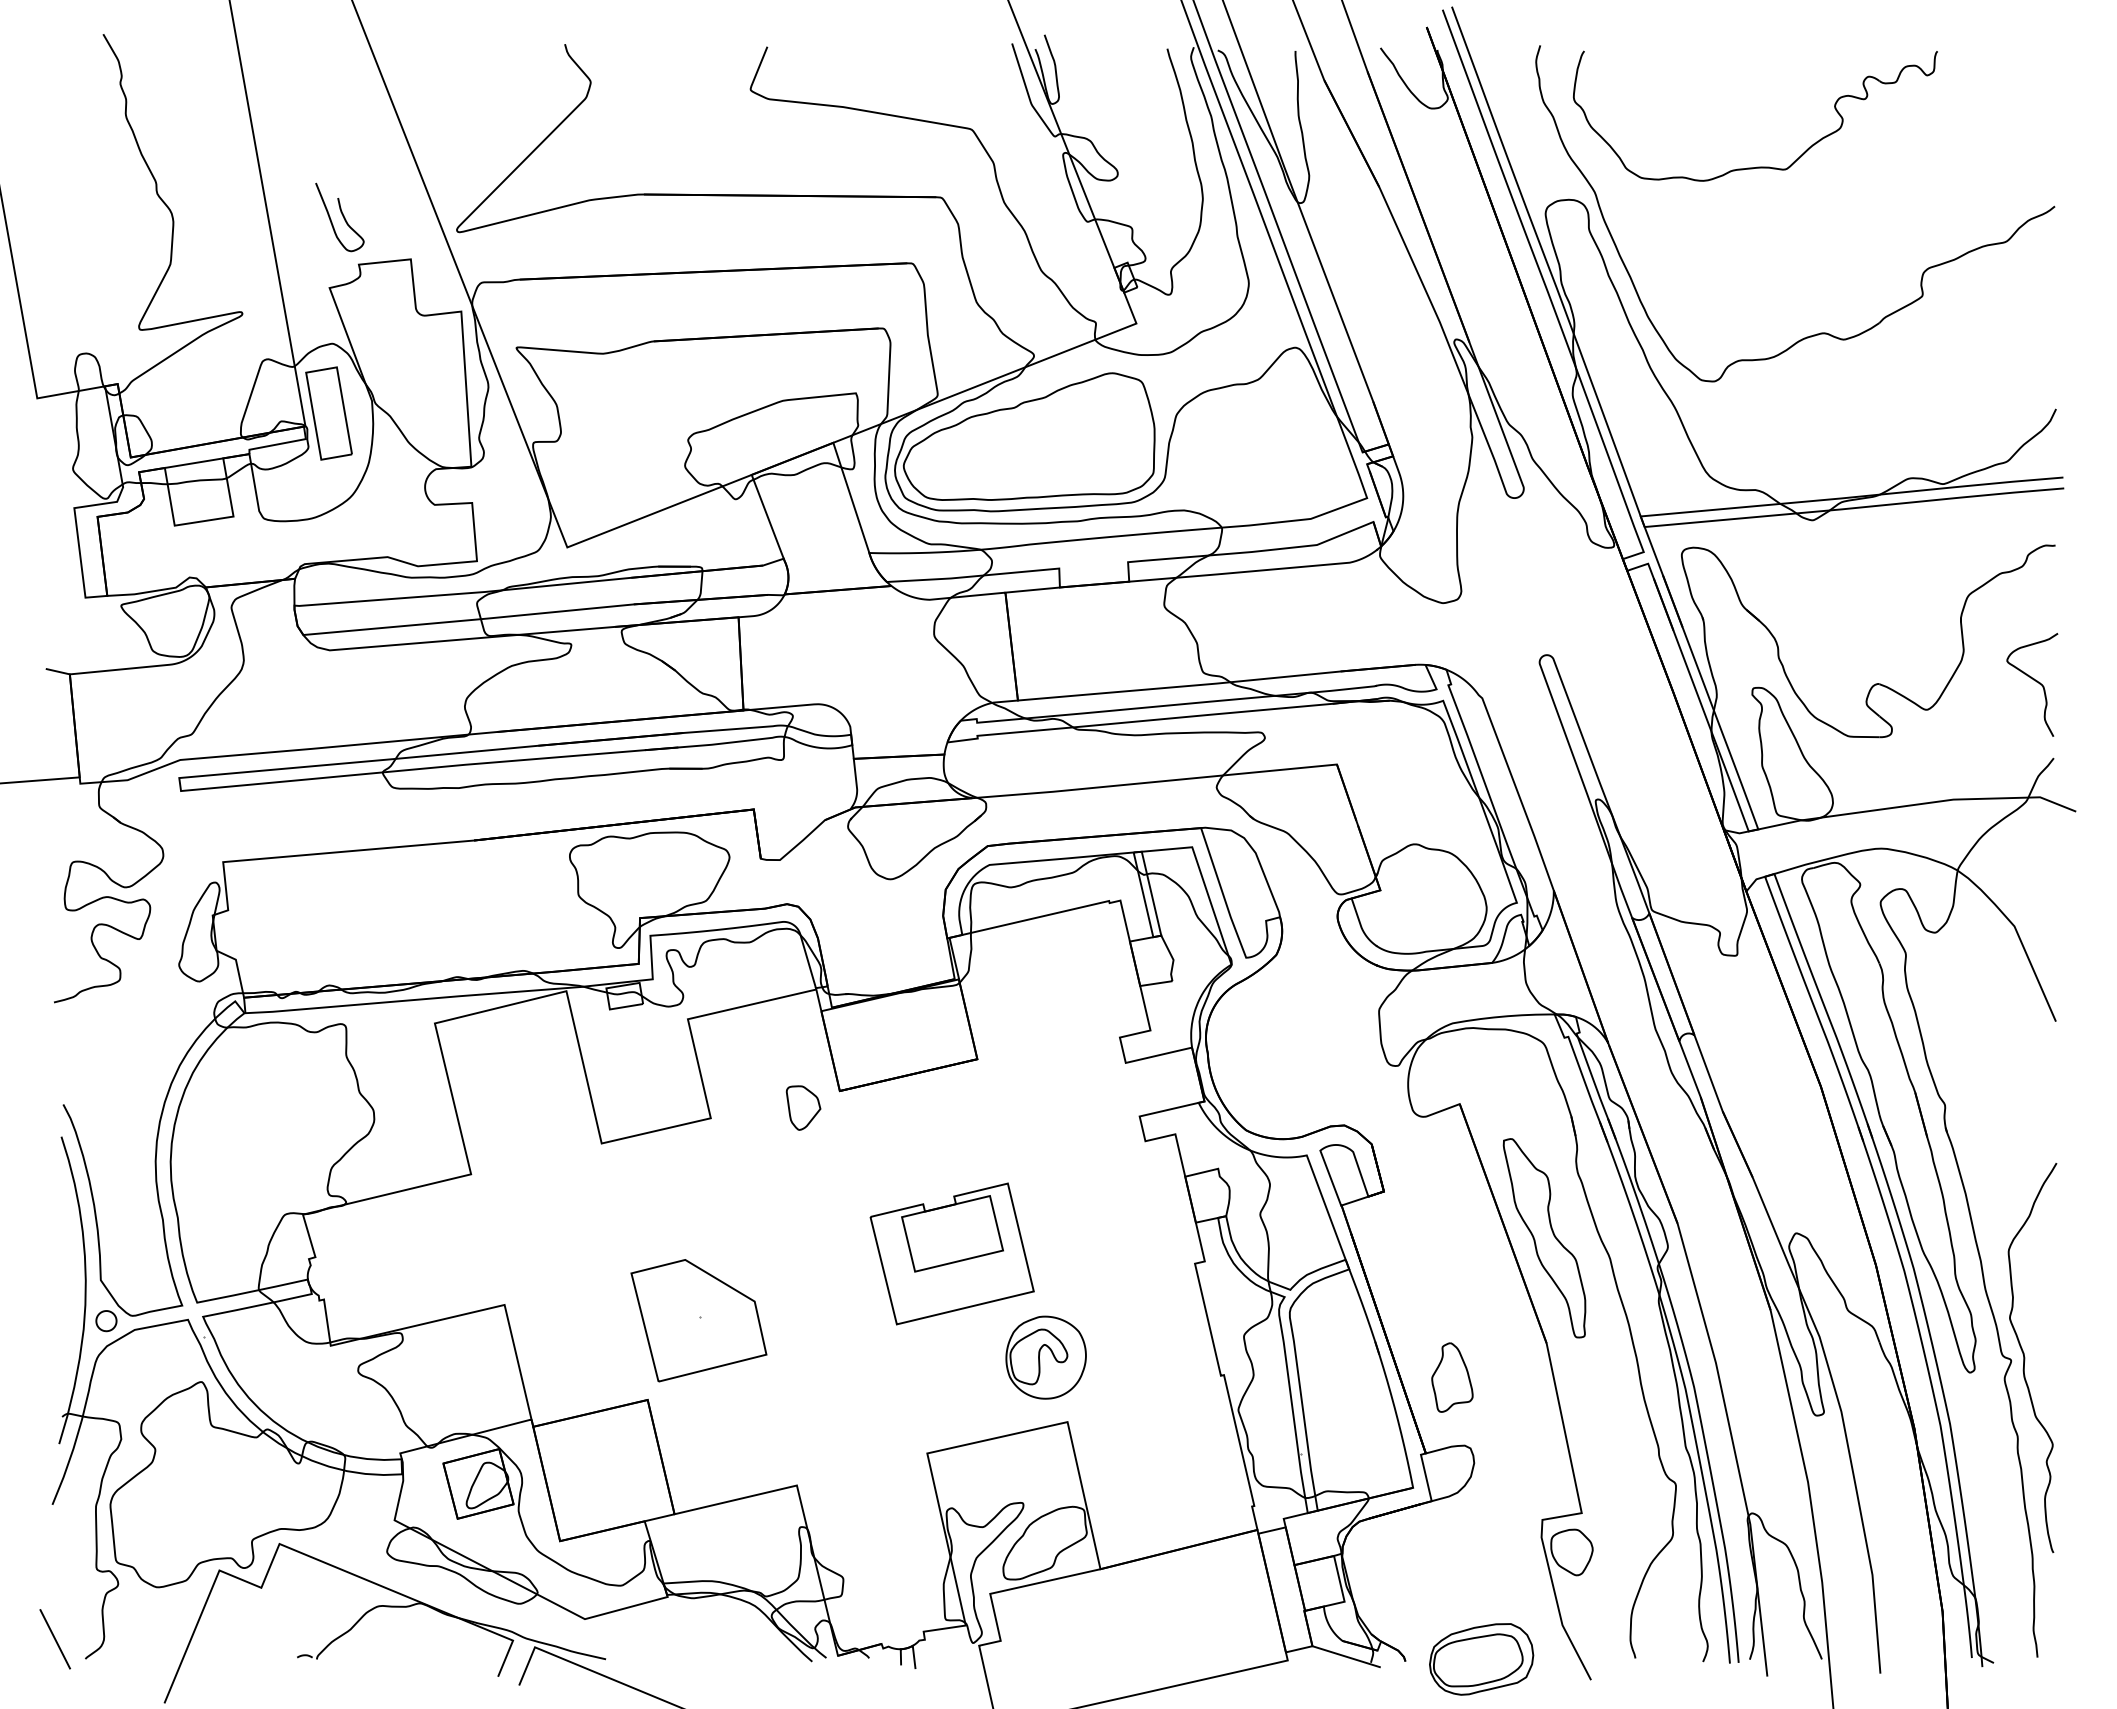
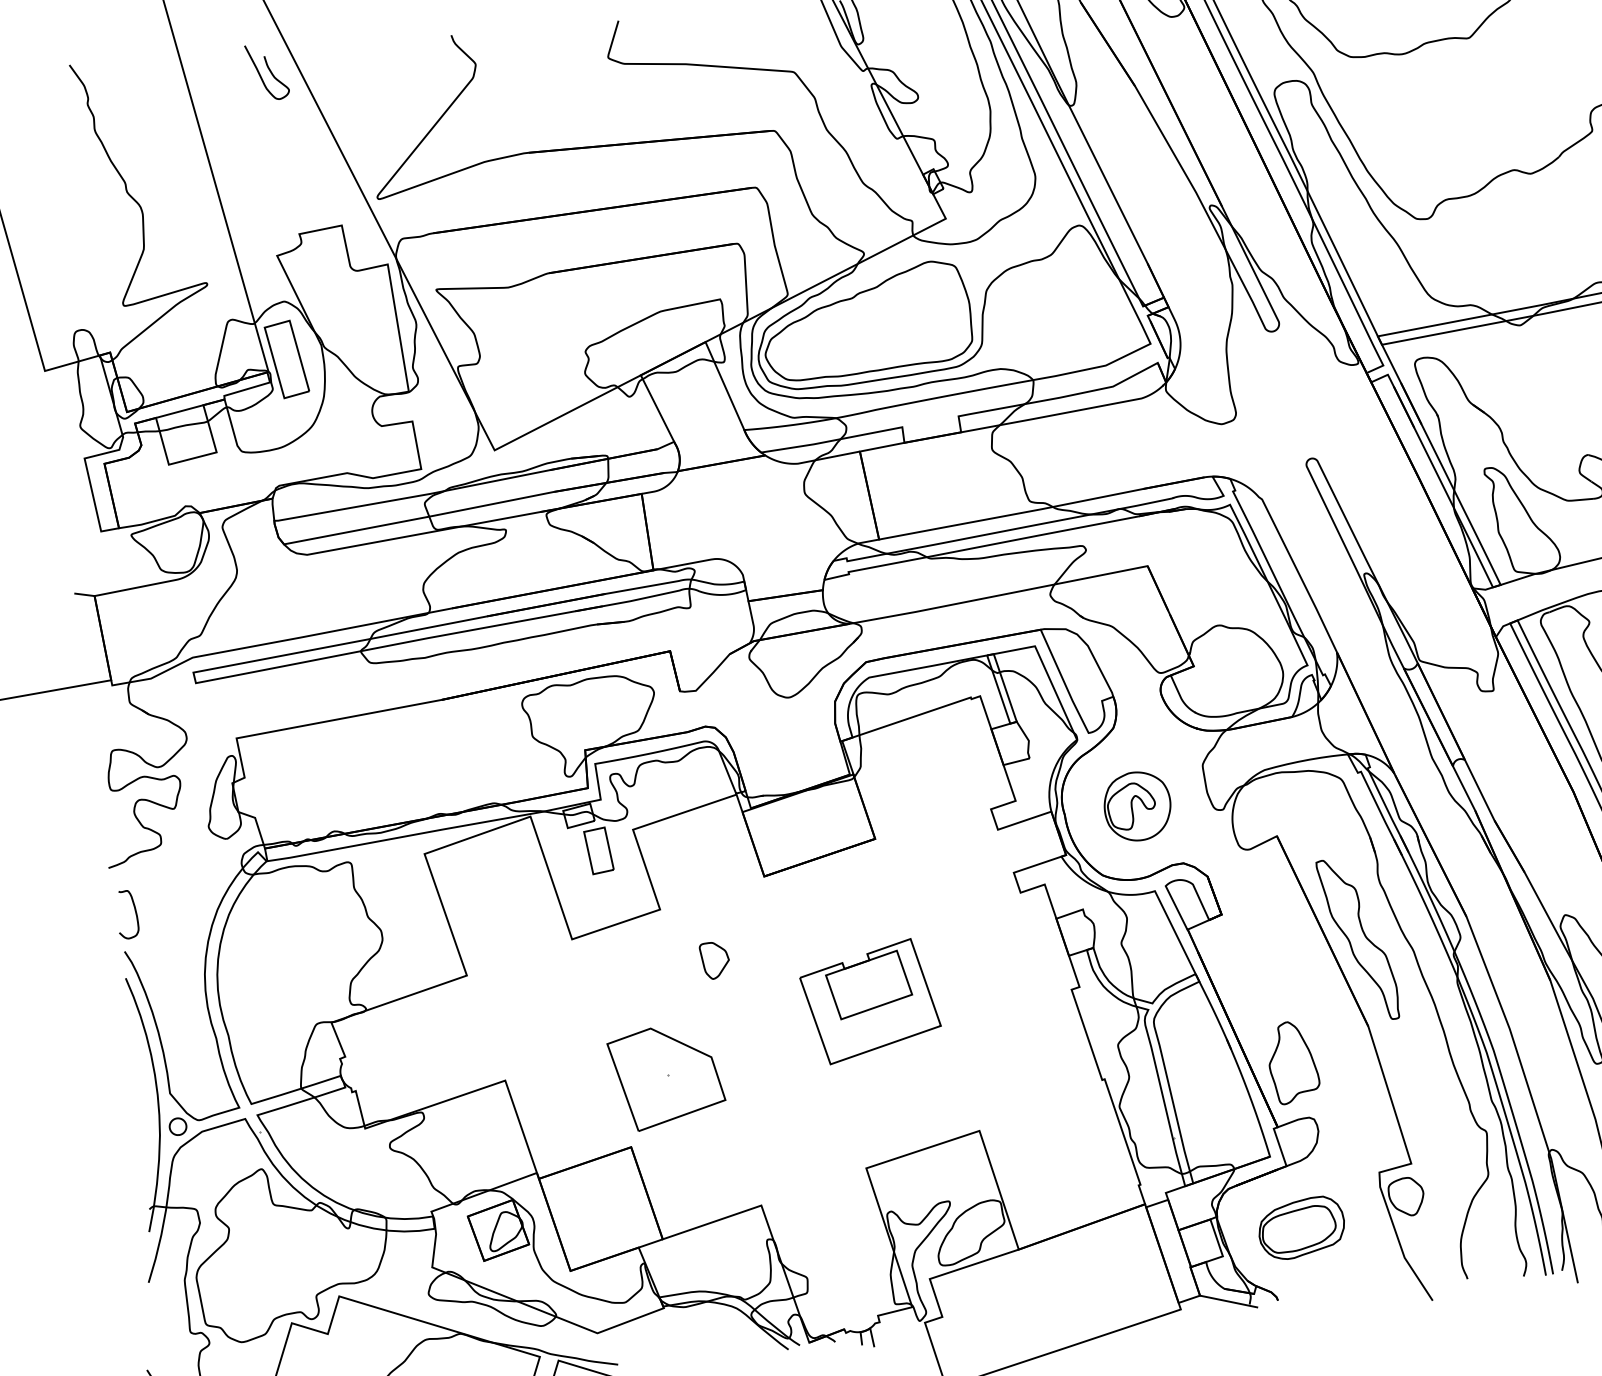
curve: (342, 216) -> (269, 71), moved
part: (644, 1040) -> (598, 850), added
curve: (80, 1058) -> (135, 912), added
part: (803, 1107) -> (714, 960), moved
part: (1045, 1357) -> (1137, 806), moved
part: (1452, 1377) -> (1293, 1062), size x1.43
part: (1481, 1659) -> (1301, 1228), moved

